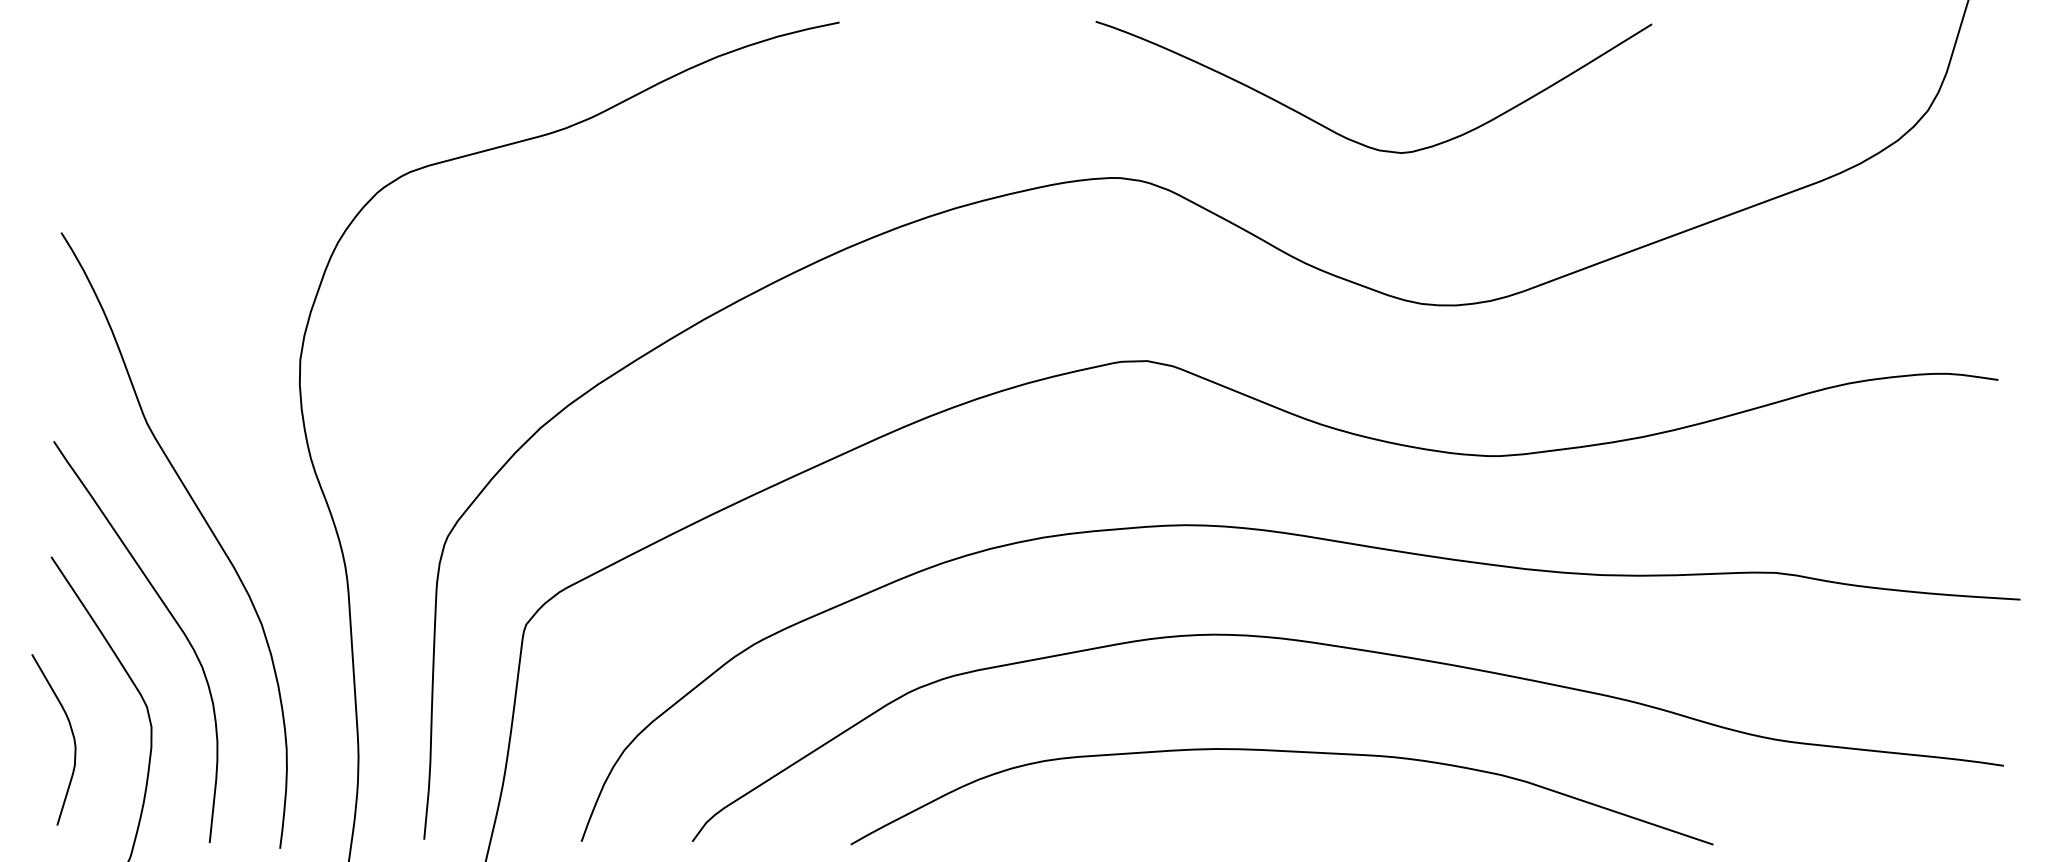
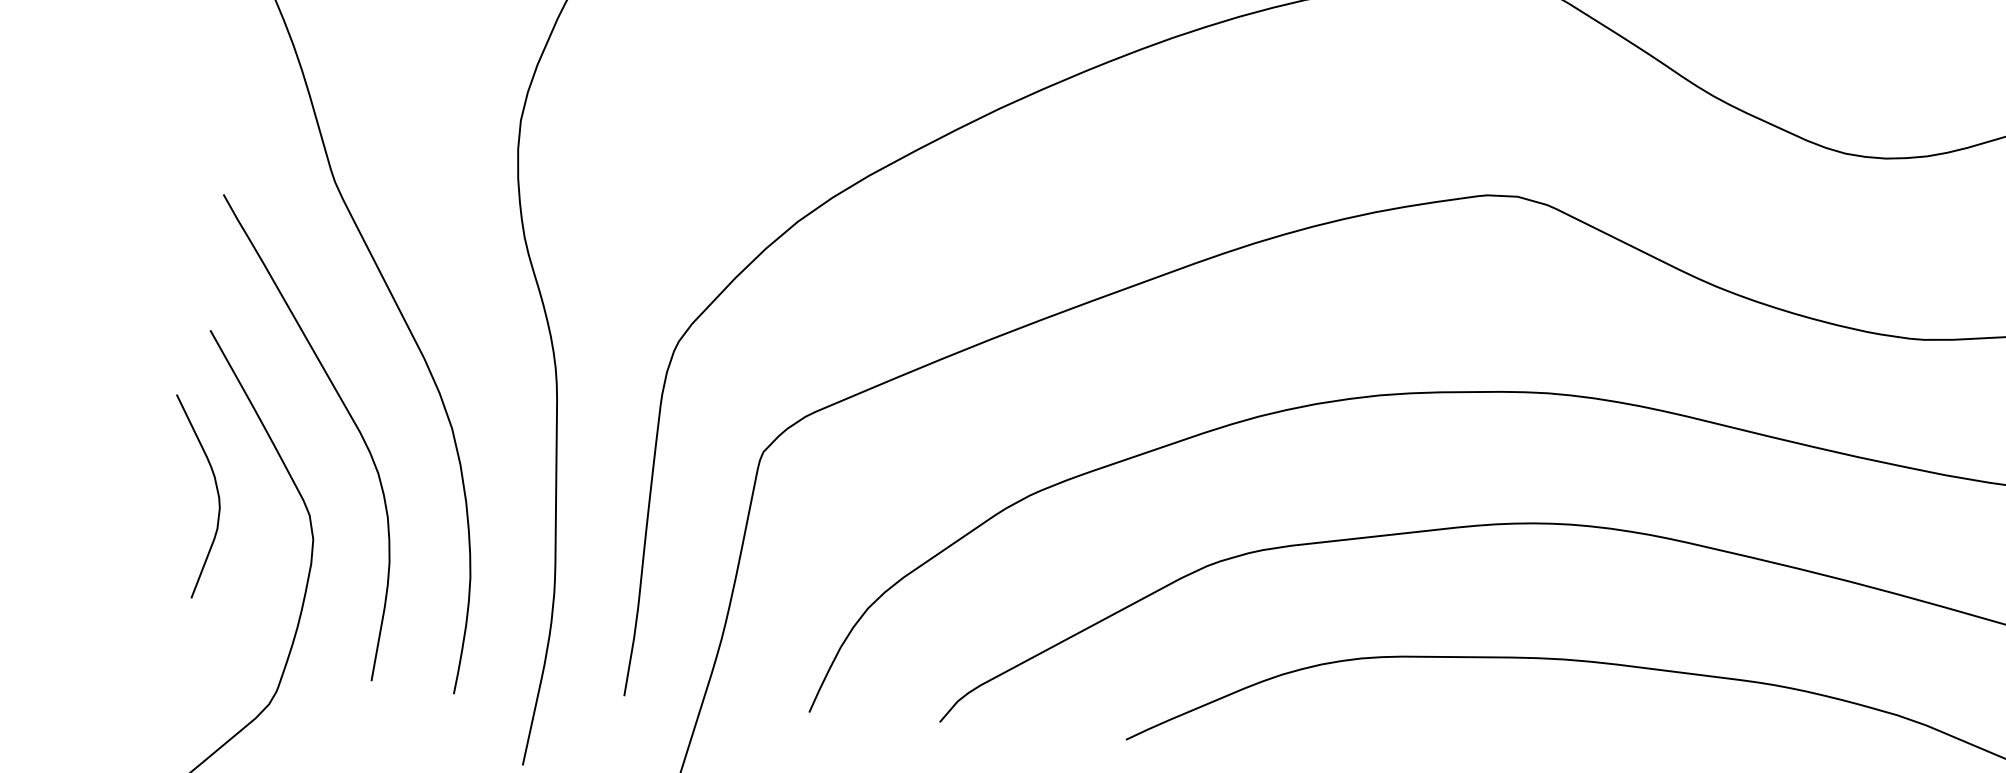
curve: (71, 733) -> (216, 491), moved

